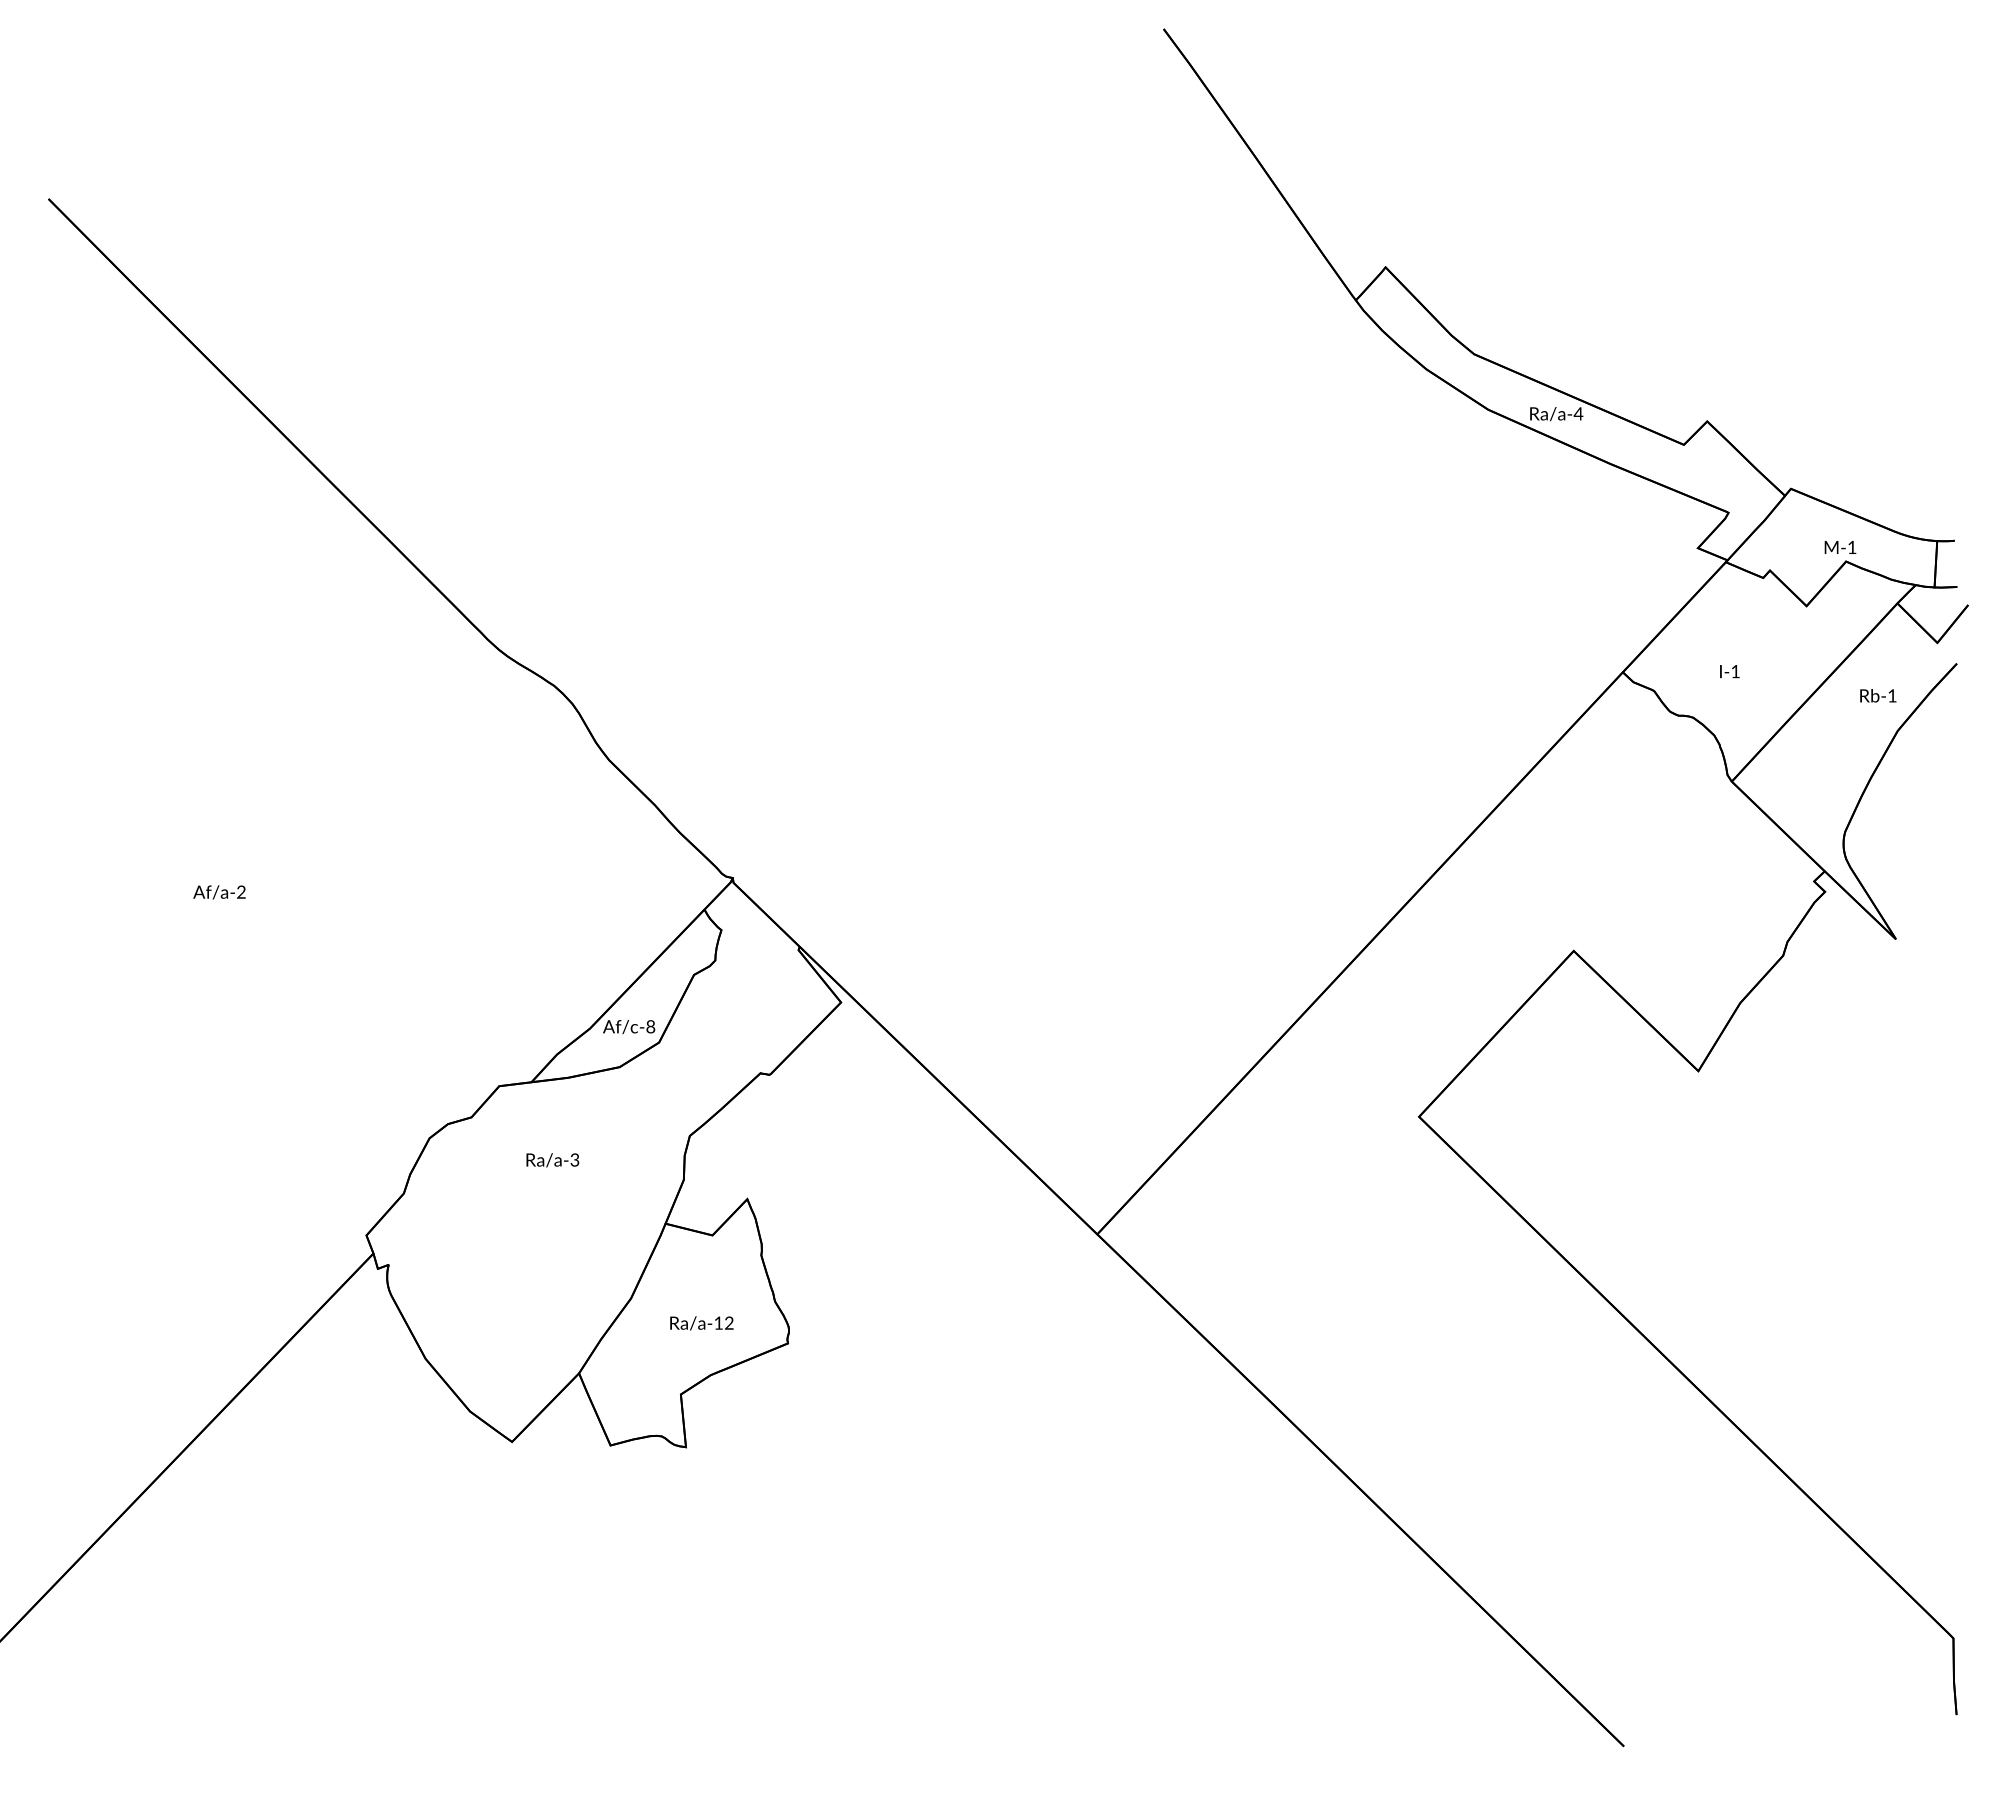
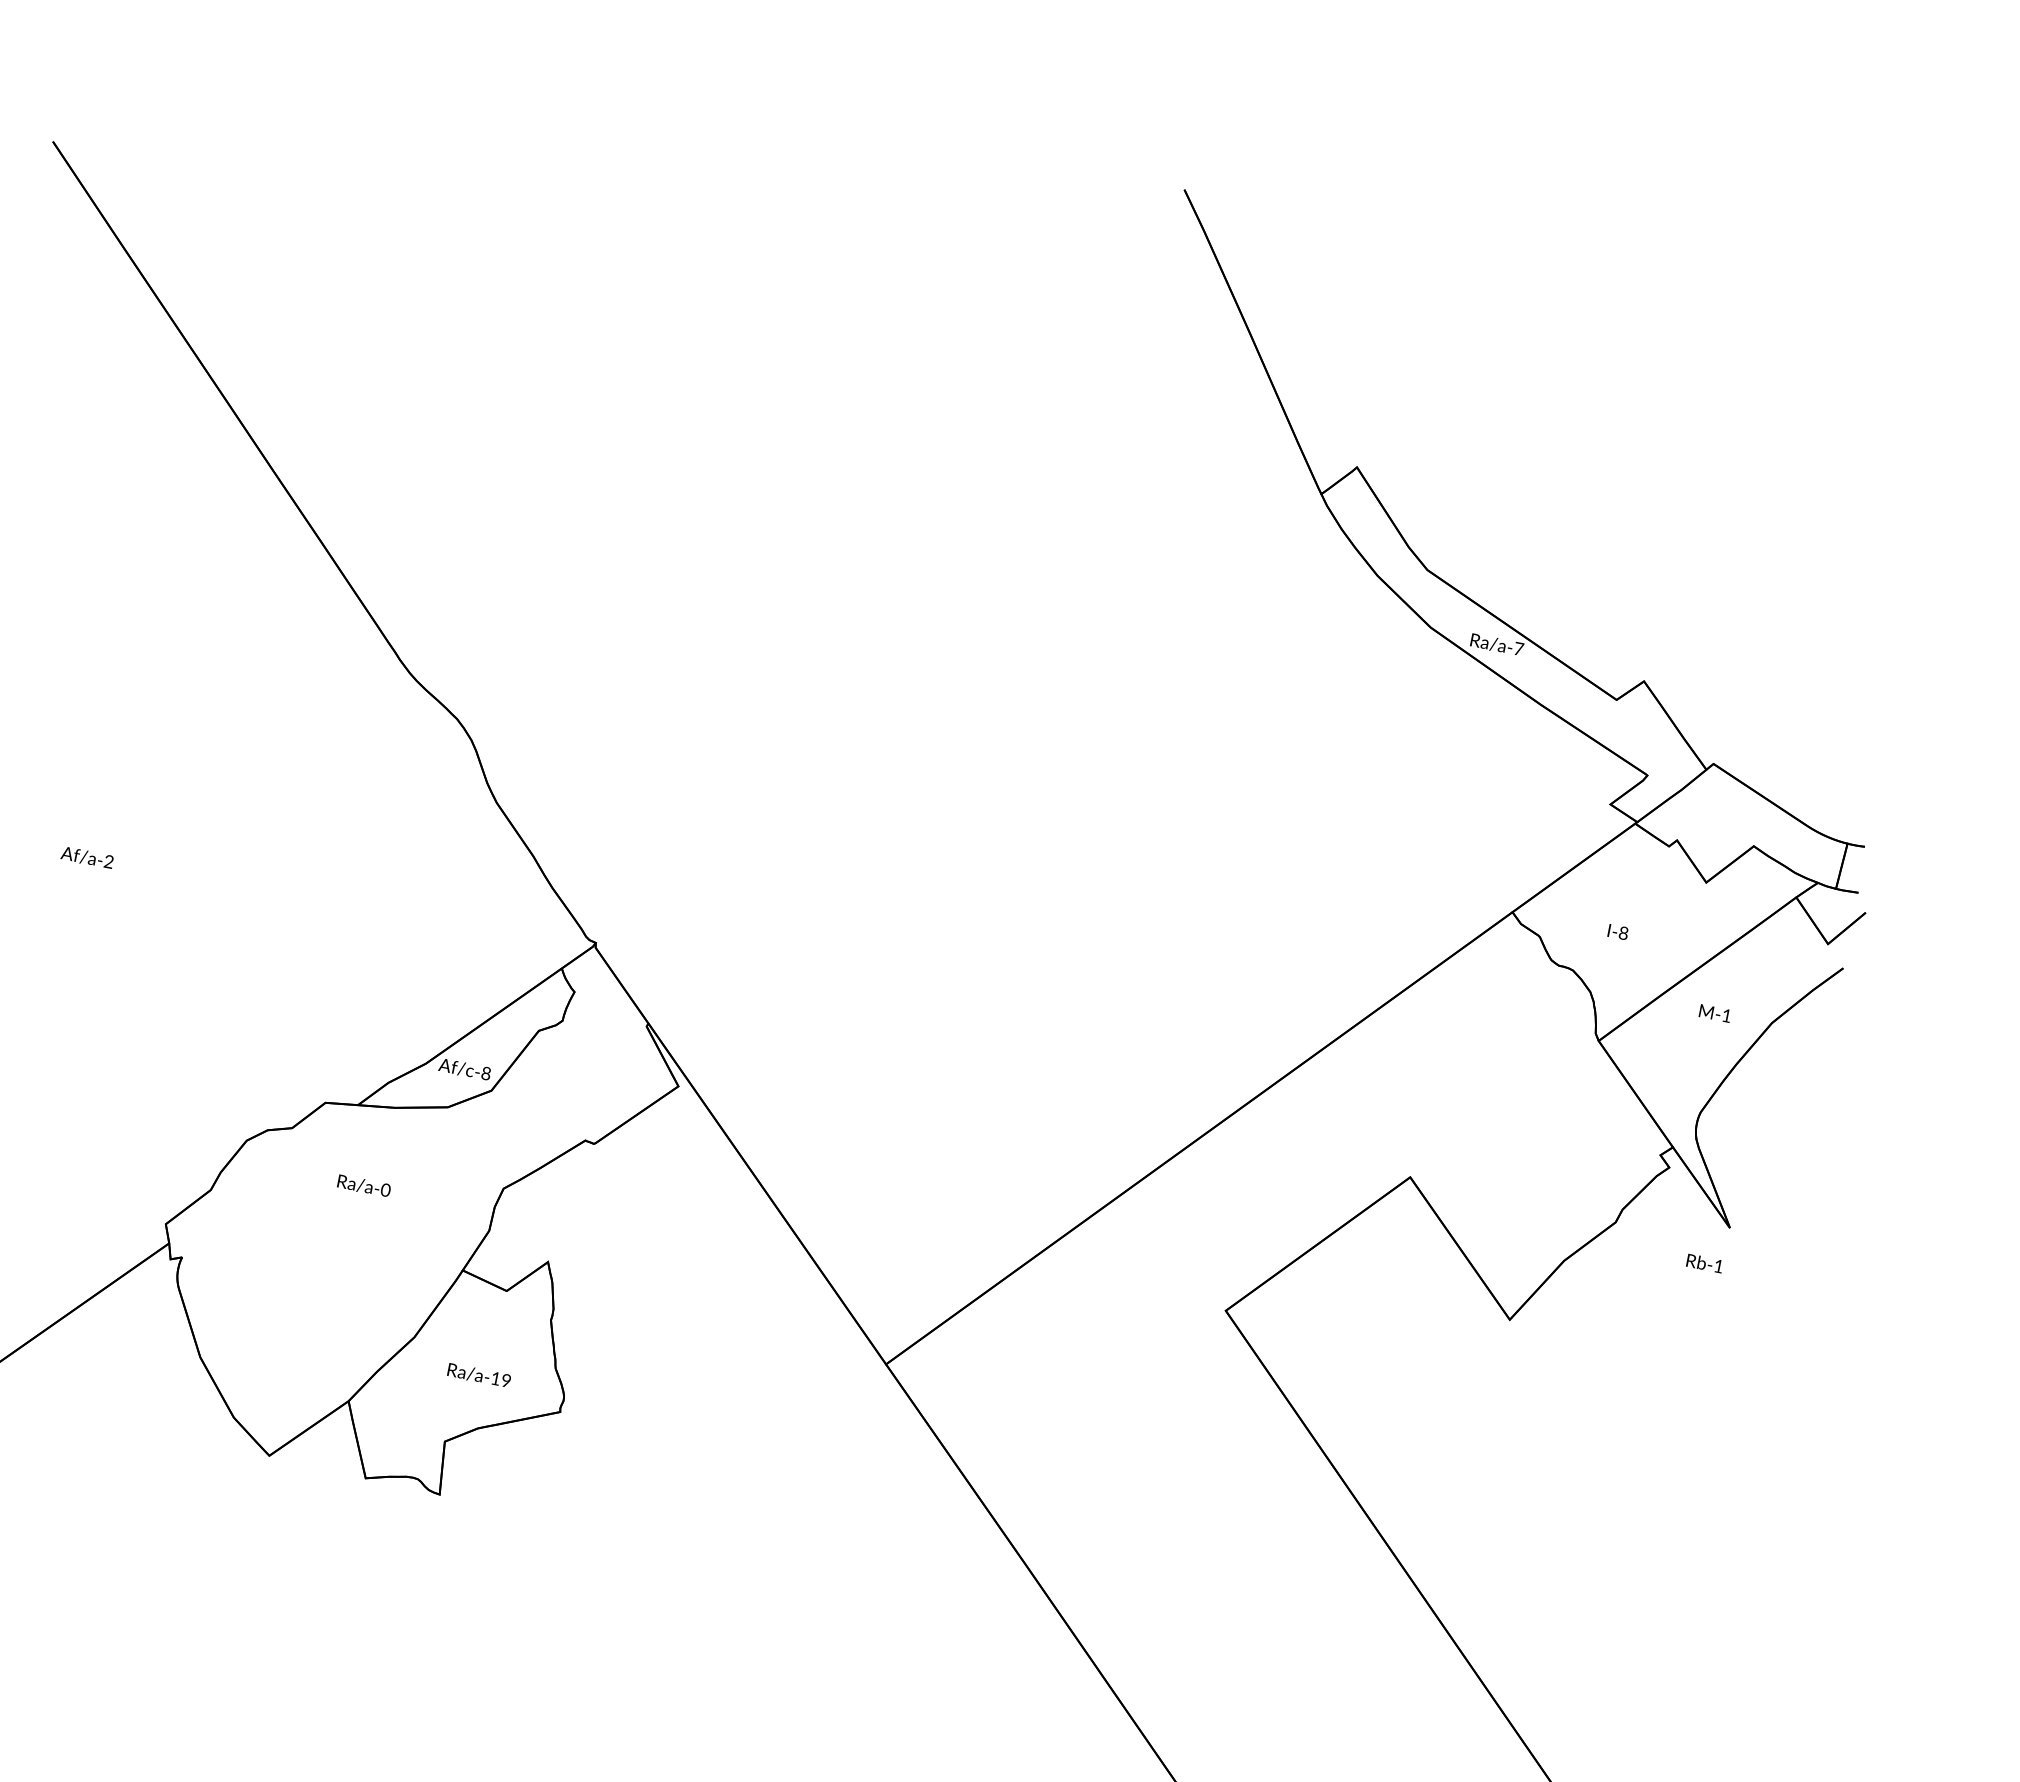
text: (1578, 413) -> (1518, 648), Ra/a-4 -> Ra/a-7
text: (1840, 547) -> (1715, 1013), moved
text: (1735, 671) -> (1623, 933), I-1 -> I-8
text: (1878, 695) -> (1705, 1263), moved
text: (574, 1160) -> (385, 1190), Ra/a-3 -> Ra/a-0
text: (729, 1323) -> (506, 1381), Ra/a-12 -> Ra/a-19

